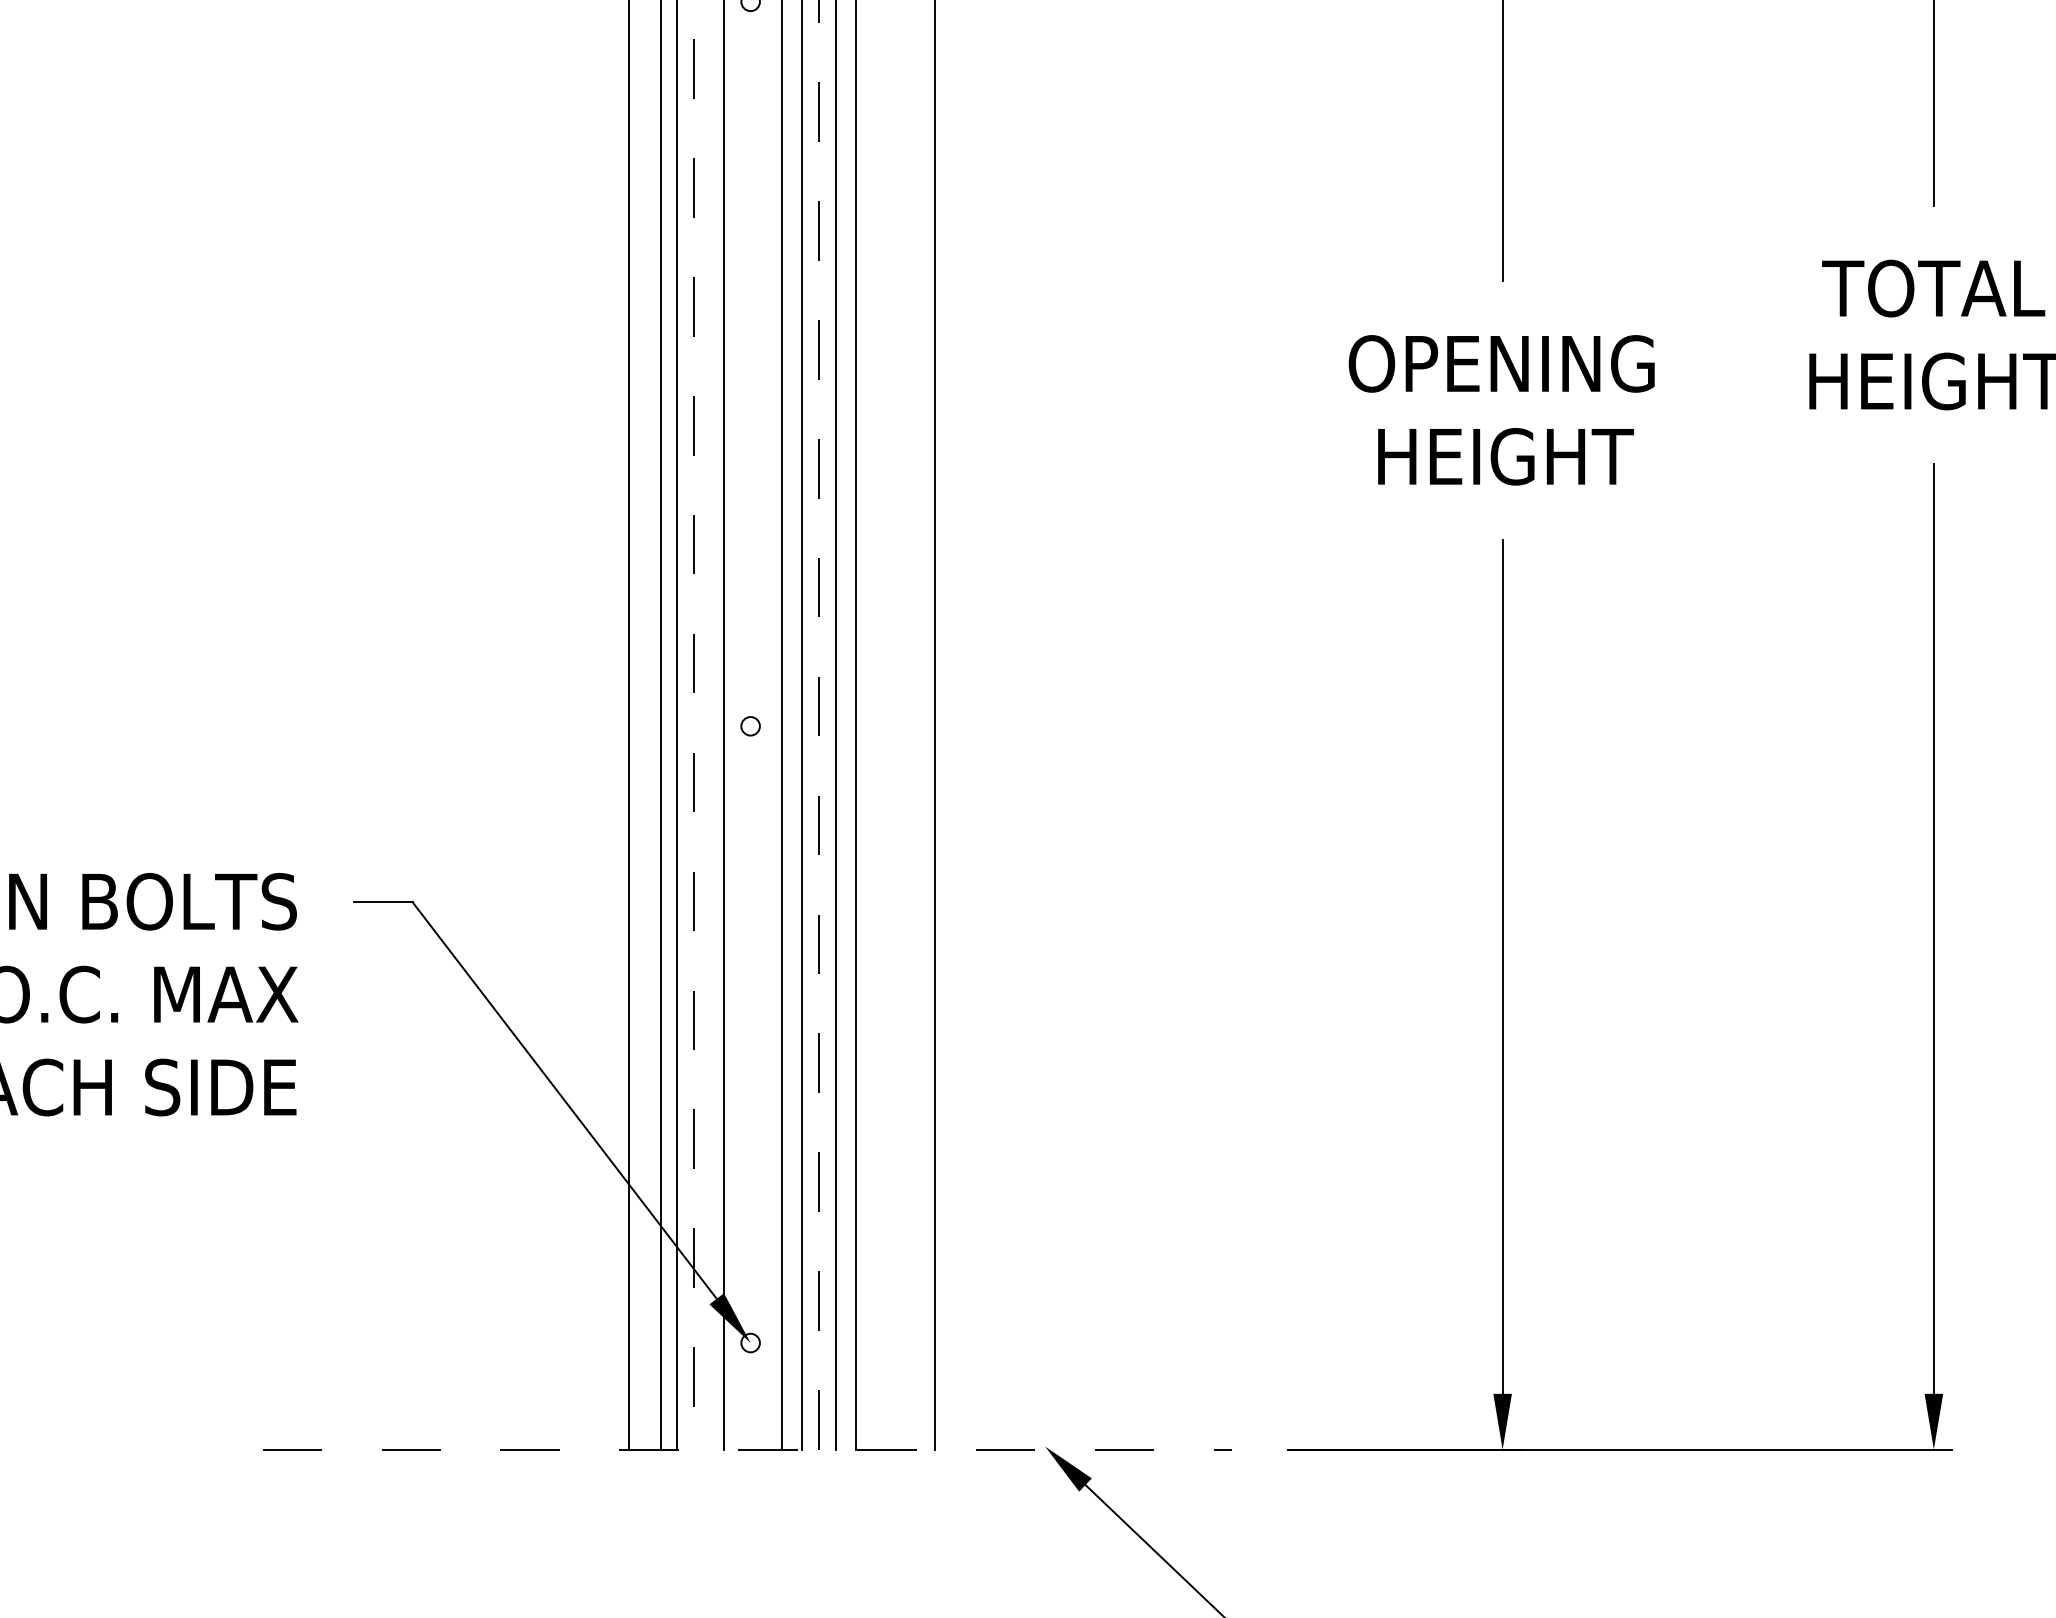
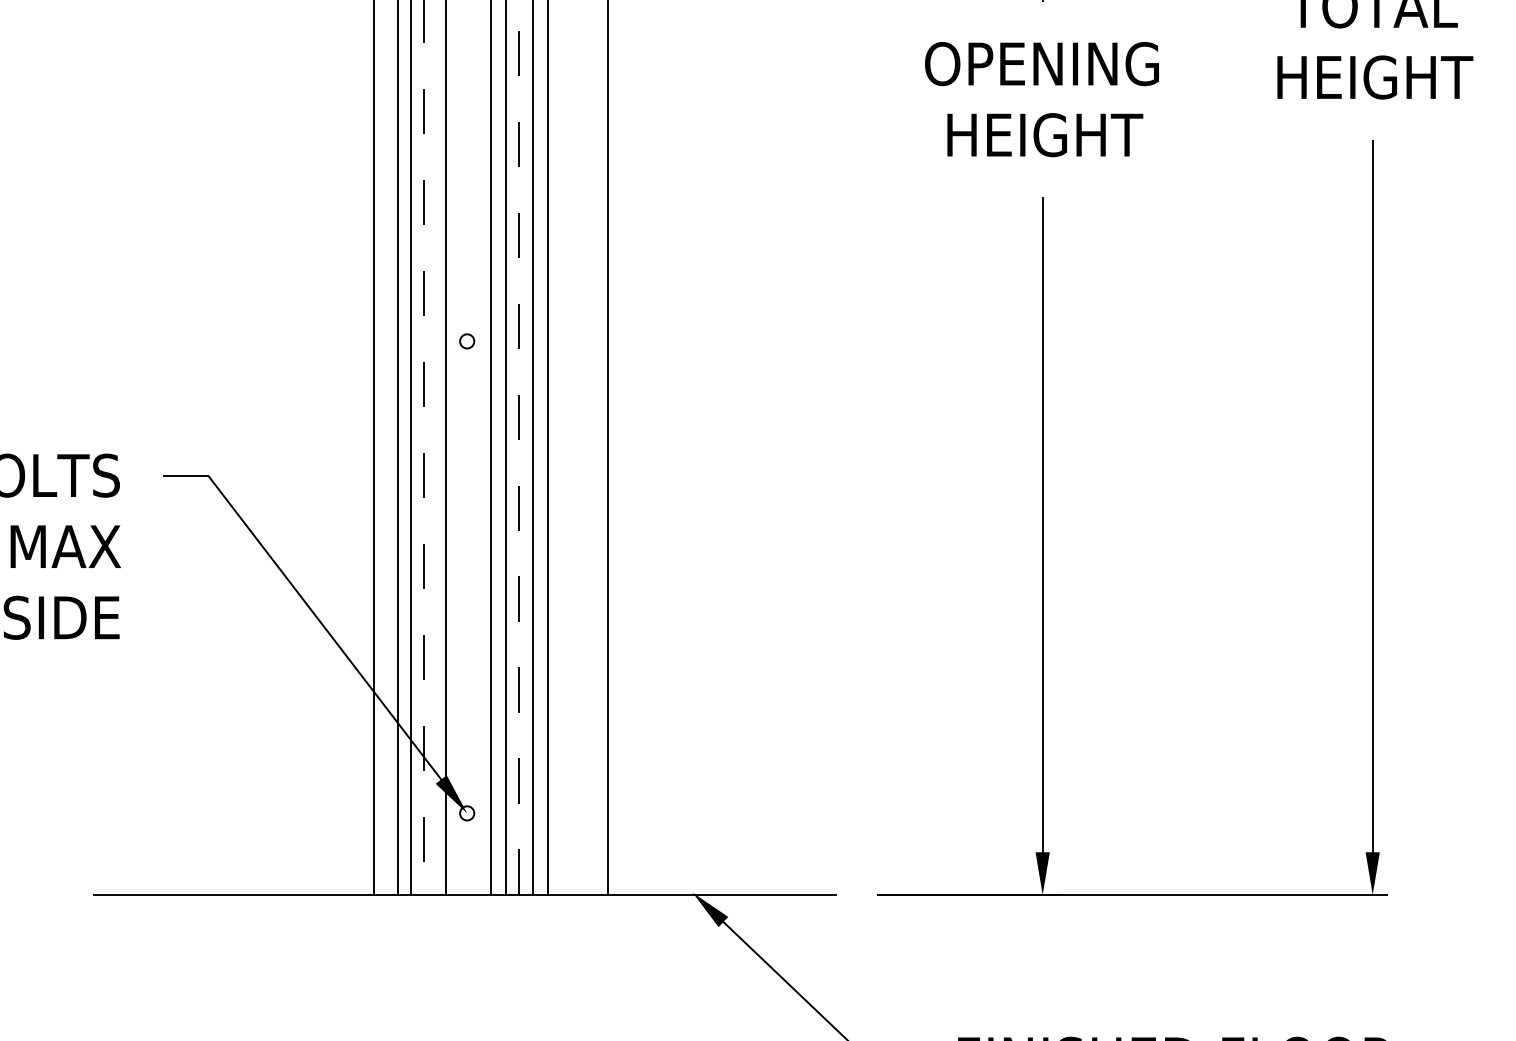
line: (747, 1449) -> (464, 894), dashed -> solid

